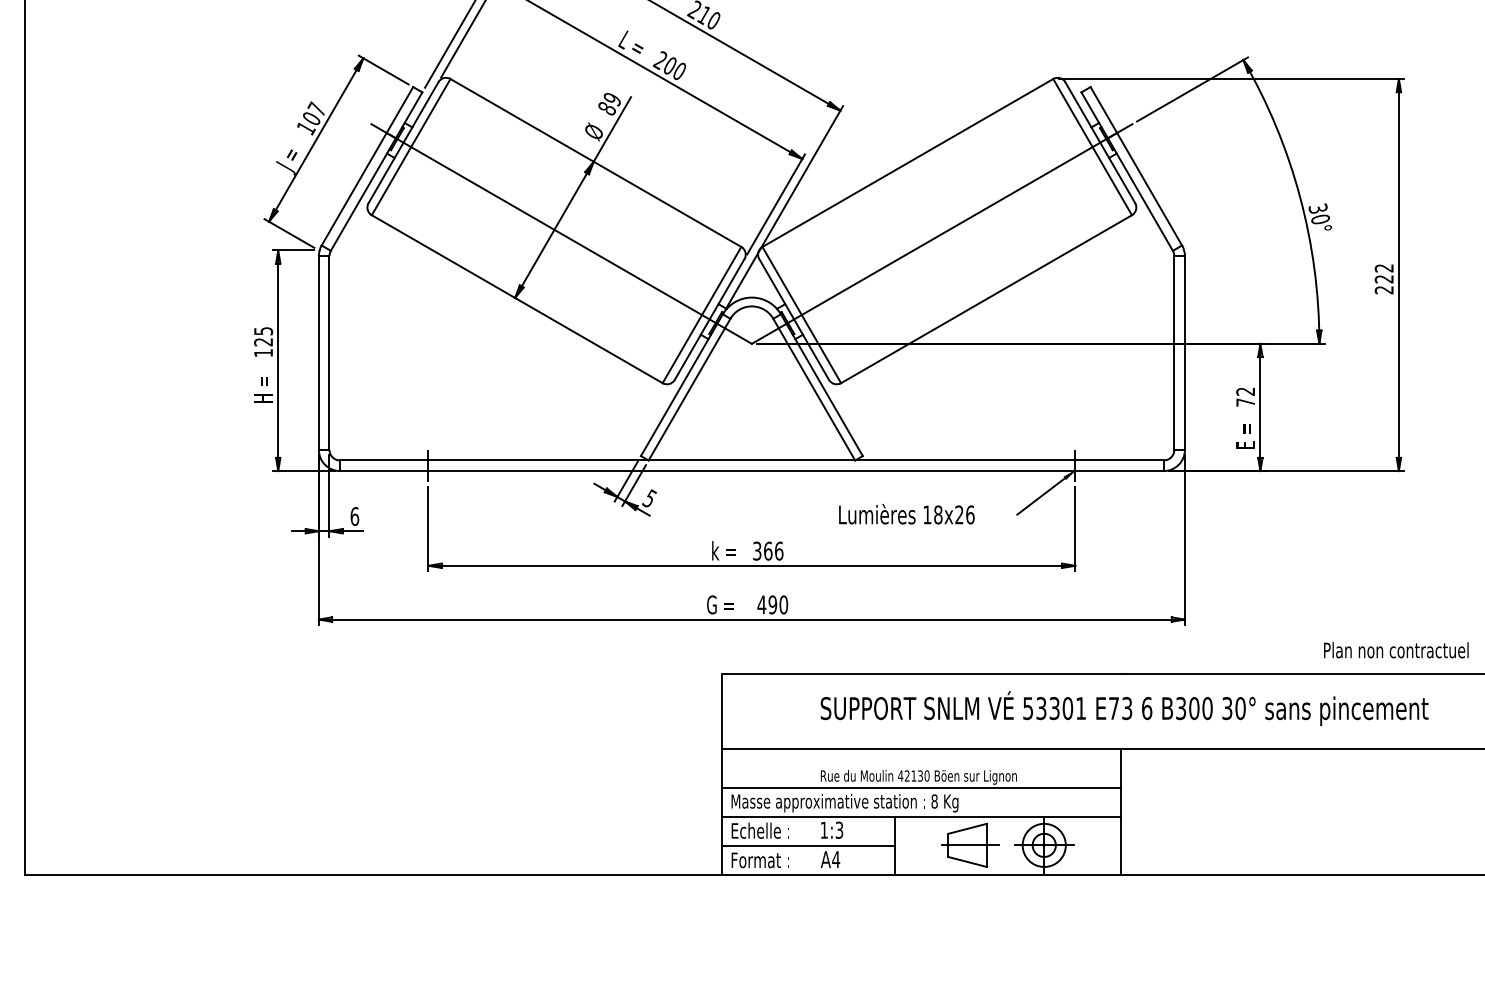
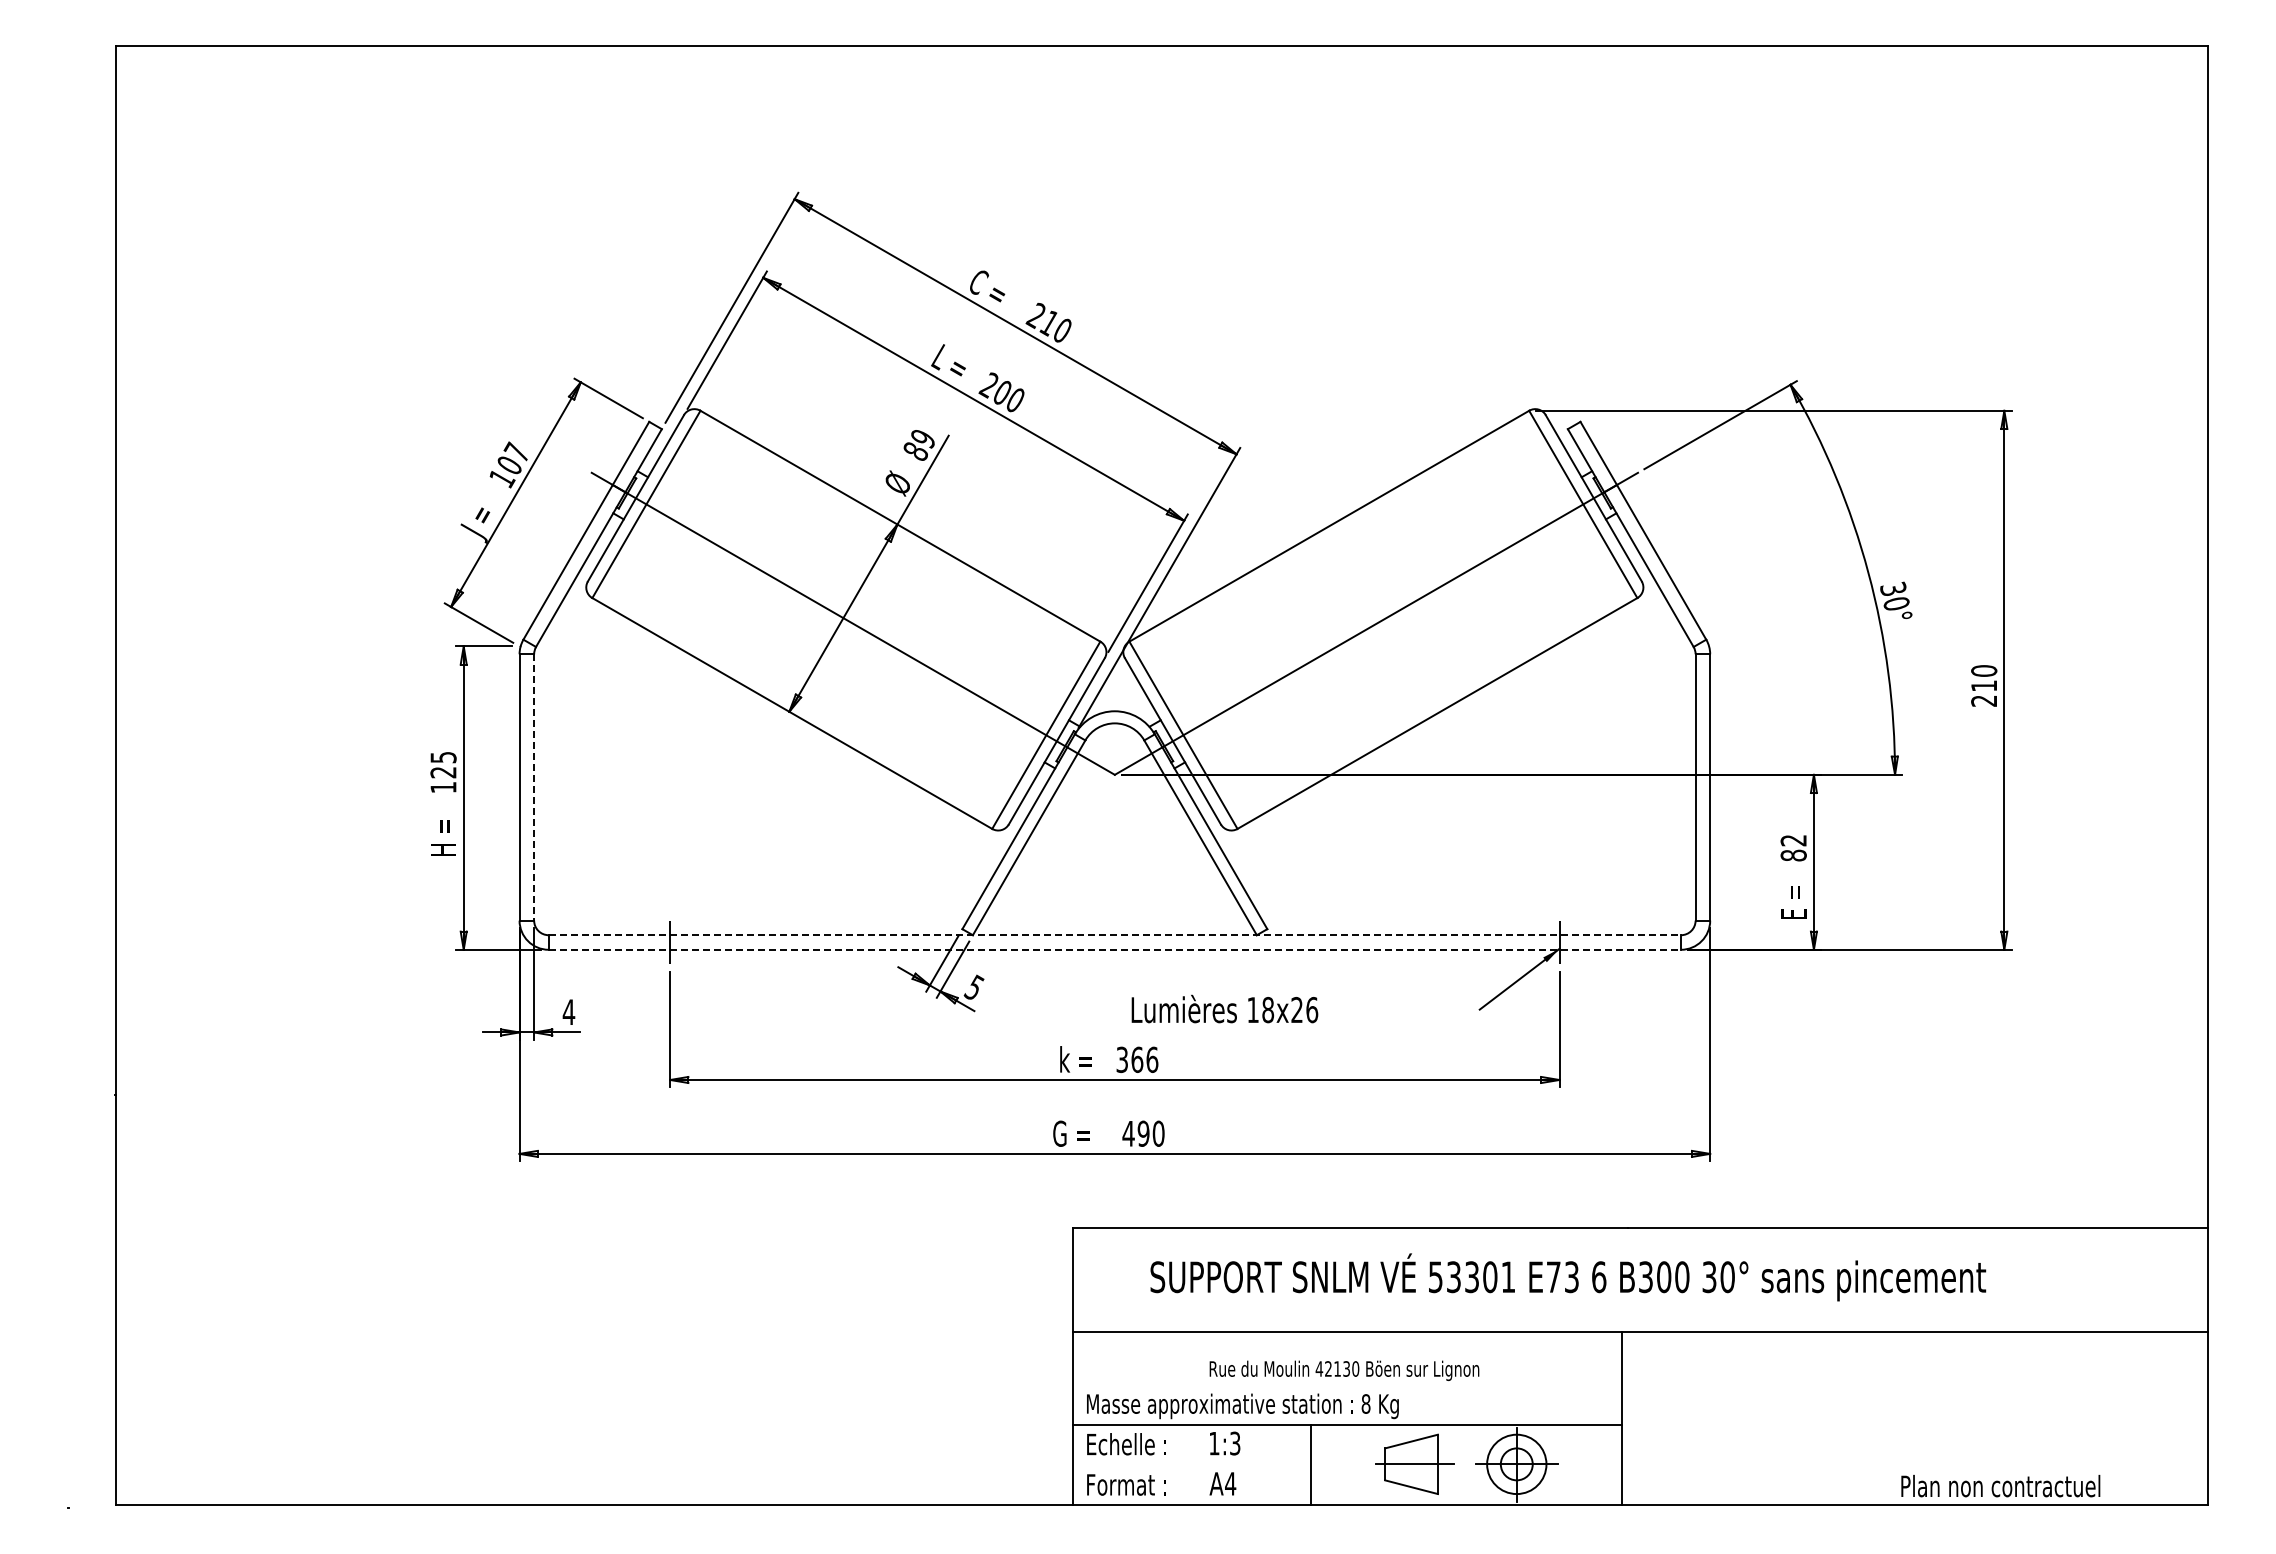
text: (1384, 273) -> (1984, 678), 222 -> 210
line: (329, 353) -> (534, 787), solid -> dashed
text: (1245, 402) -> (1793, 855), 72 -> 82
line: (752, 460) -> (1115, 935), solid -> dashed
line: (752, 470) -> (1115, 949), solid -> dashed
text: (906, 513) -> (1224, 1008), moved
text: (354, 516) -> (568, 1012), 6 -> 4
text: (1396, 649) -> (2000, 1485), moved
text: (1124, 708) -> (1568, 1277), moved
line: (921, 788) -> (1347, 1385), removed
line: (808, 846) -> (1192, 1465), removed

